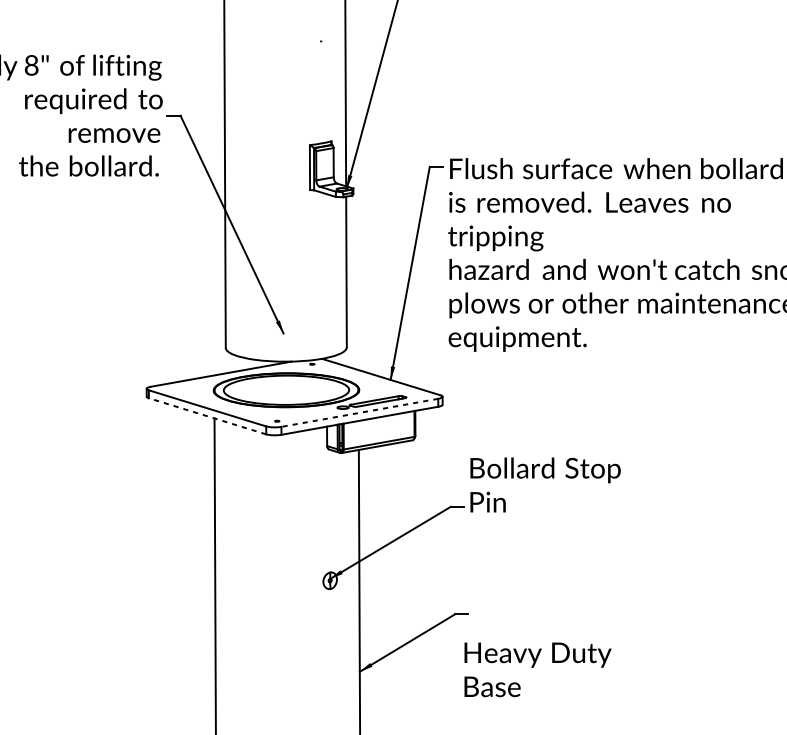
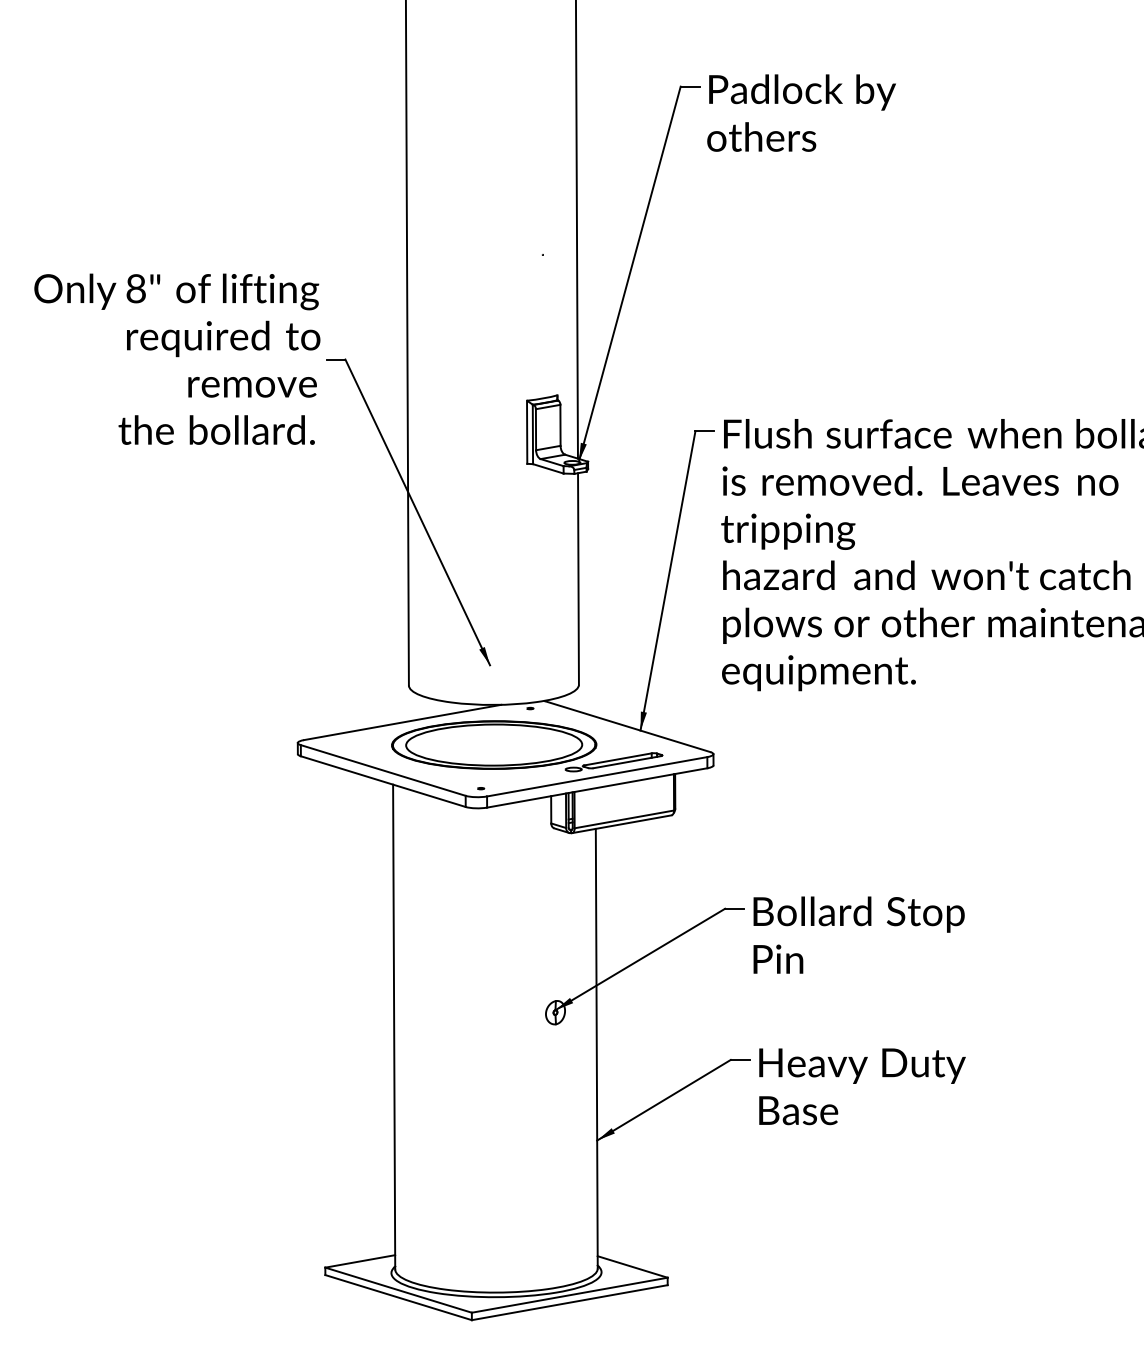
line: (360, 412) -> (597, 776), dashed -> solid
line: (206, 416) -> (382, 781), dashed -> solid
text: (545, 484) -> (858, 934), moved
text: (538, 669) -> (862, 1086), moved

